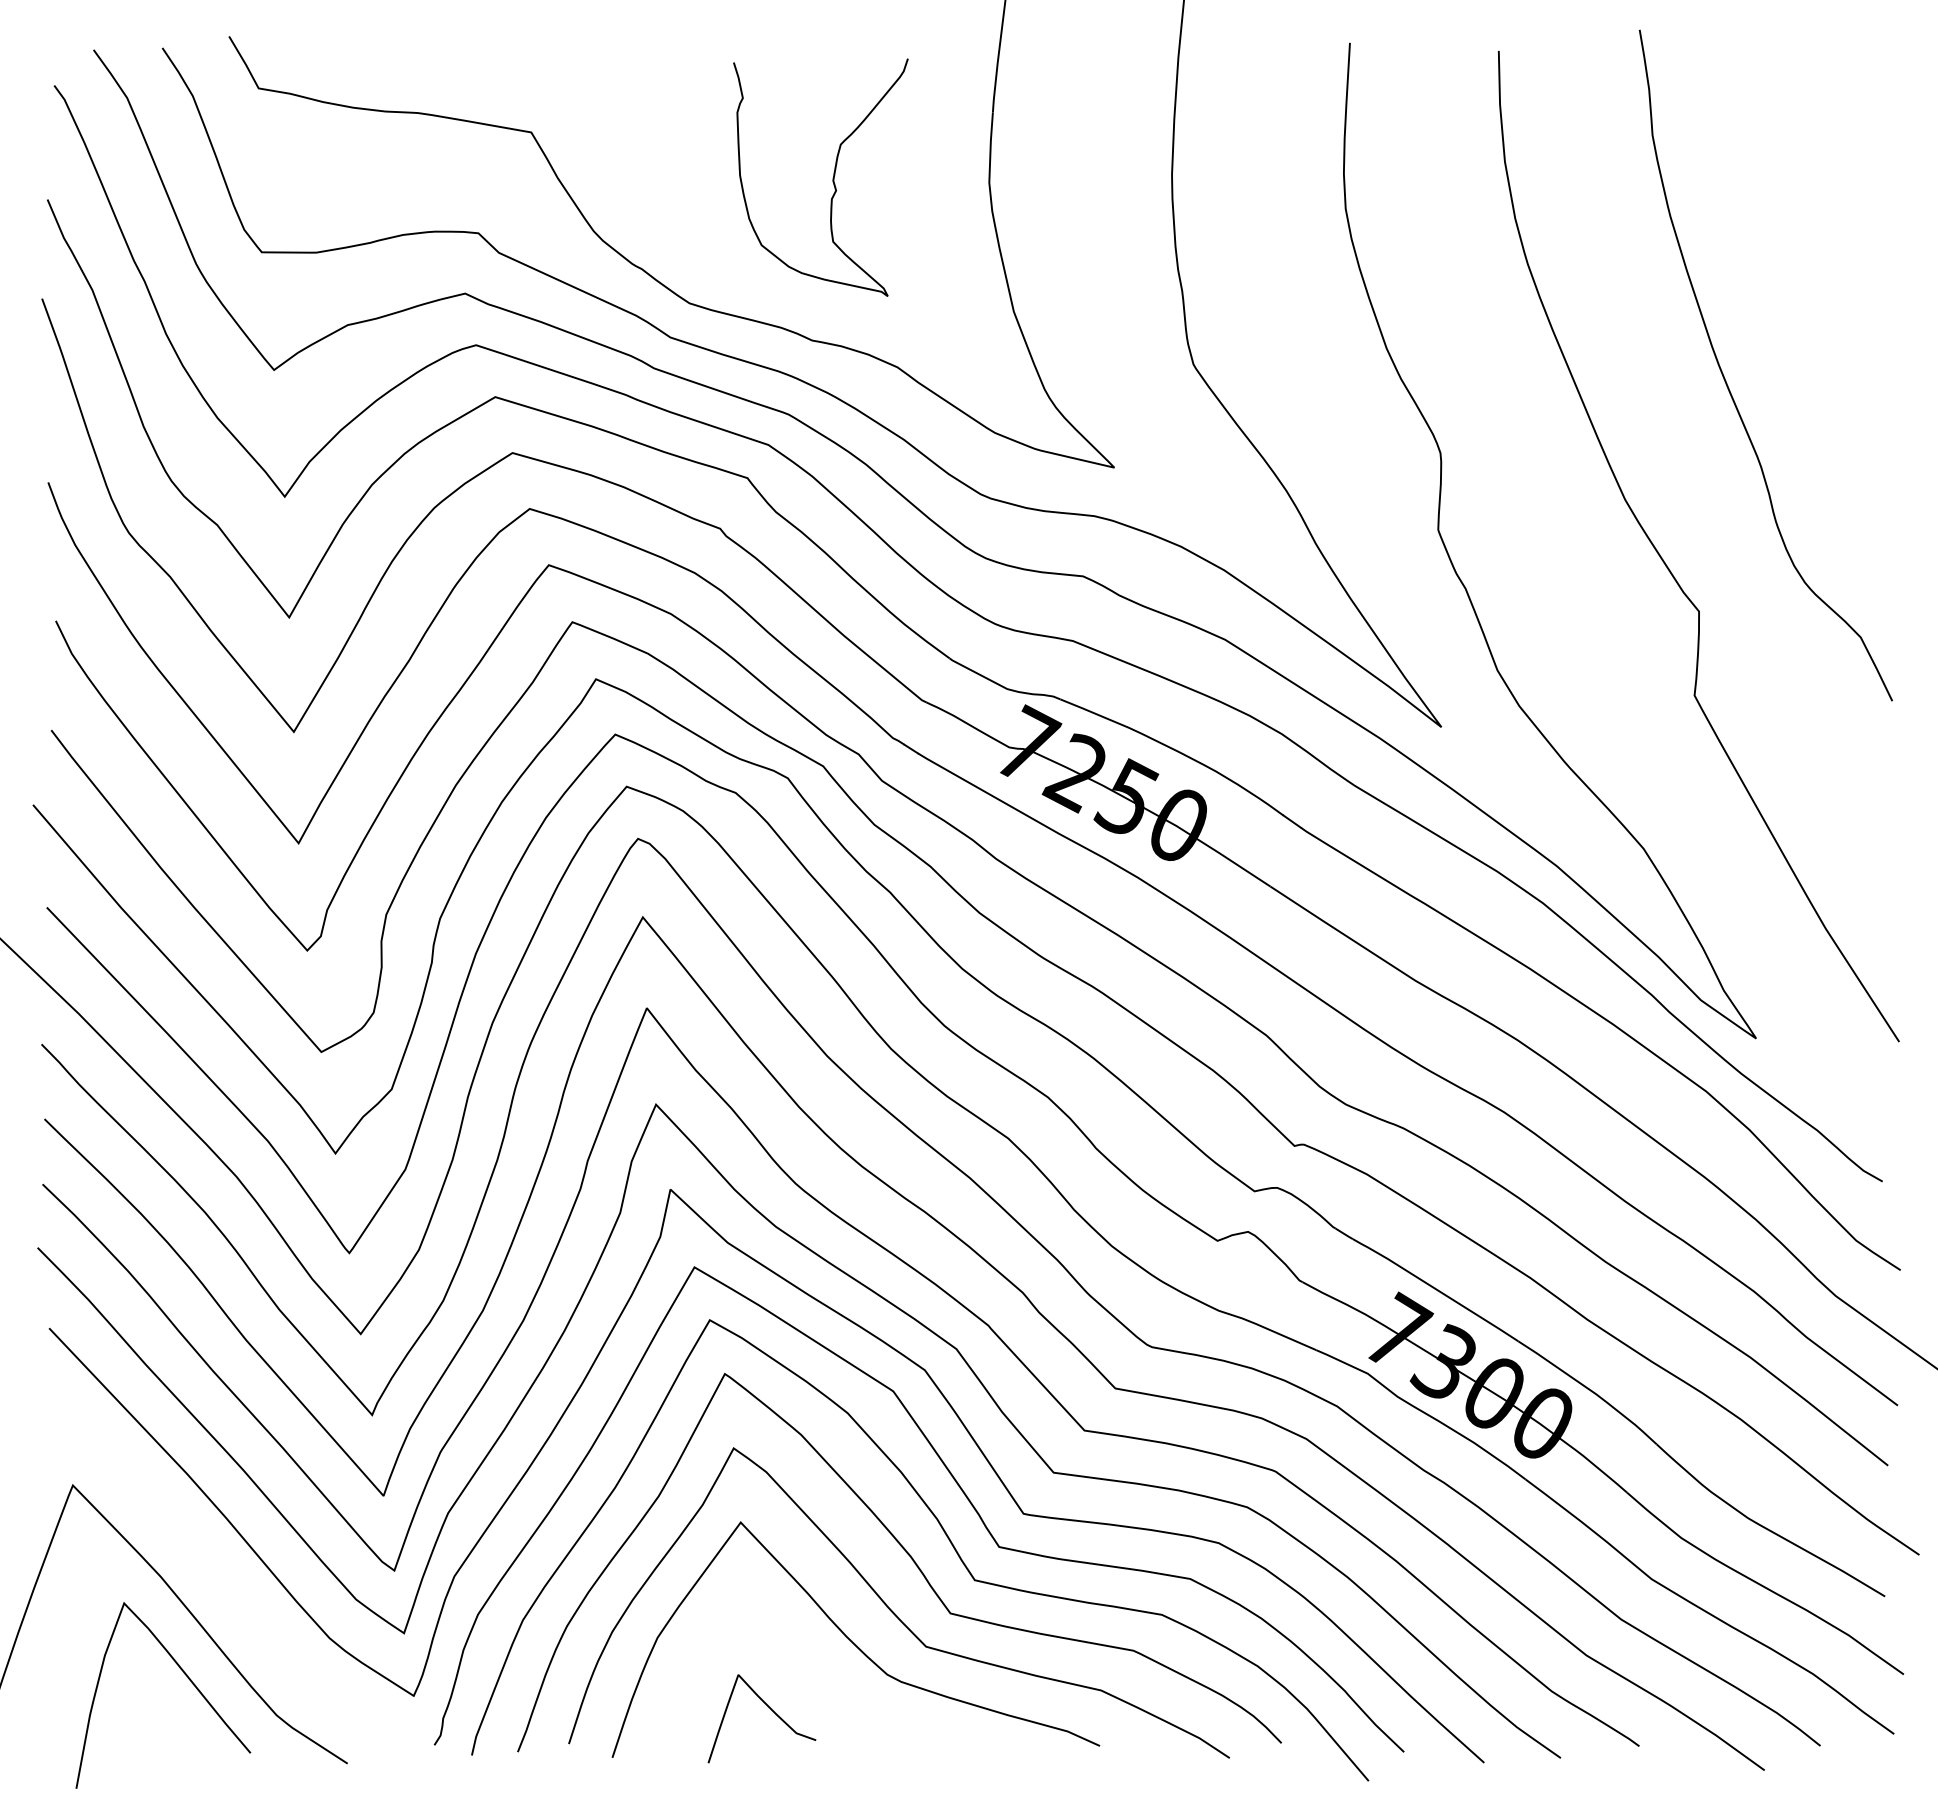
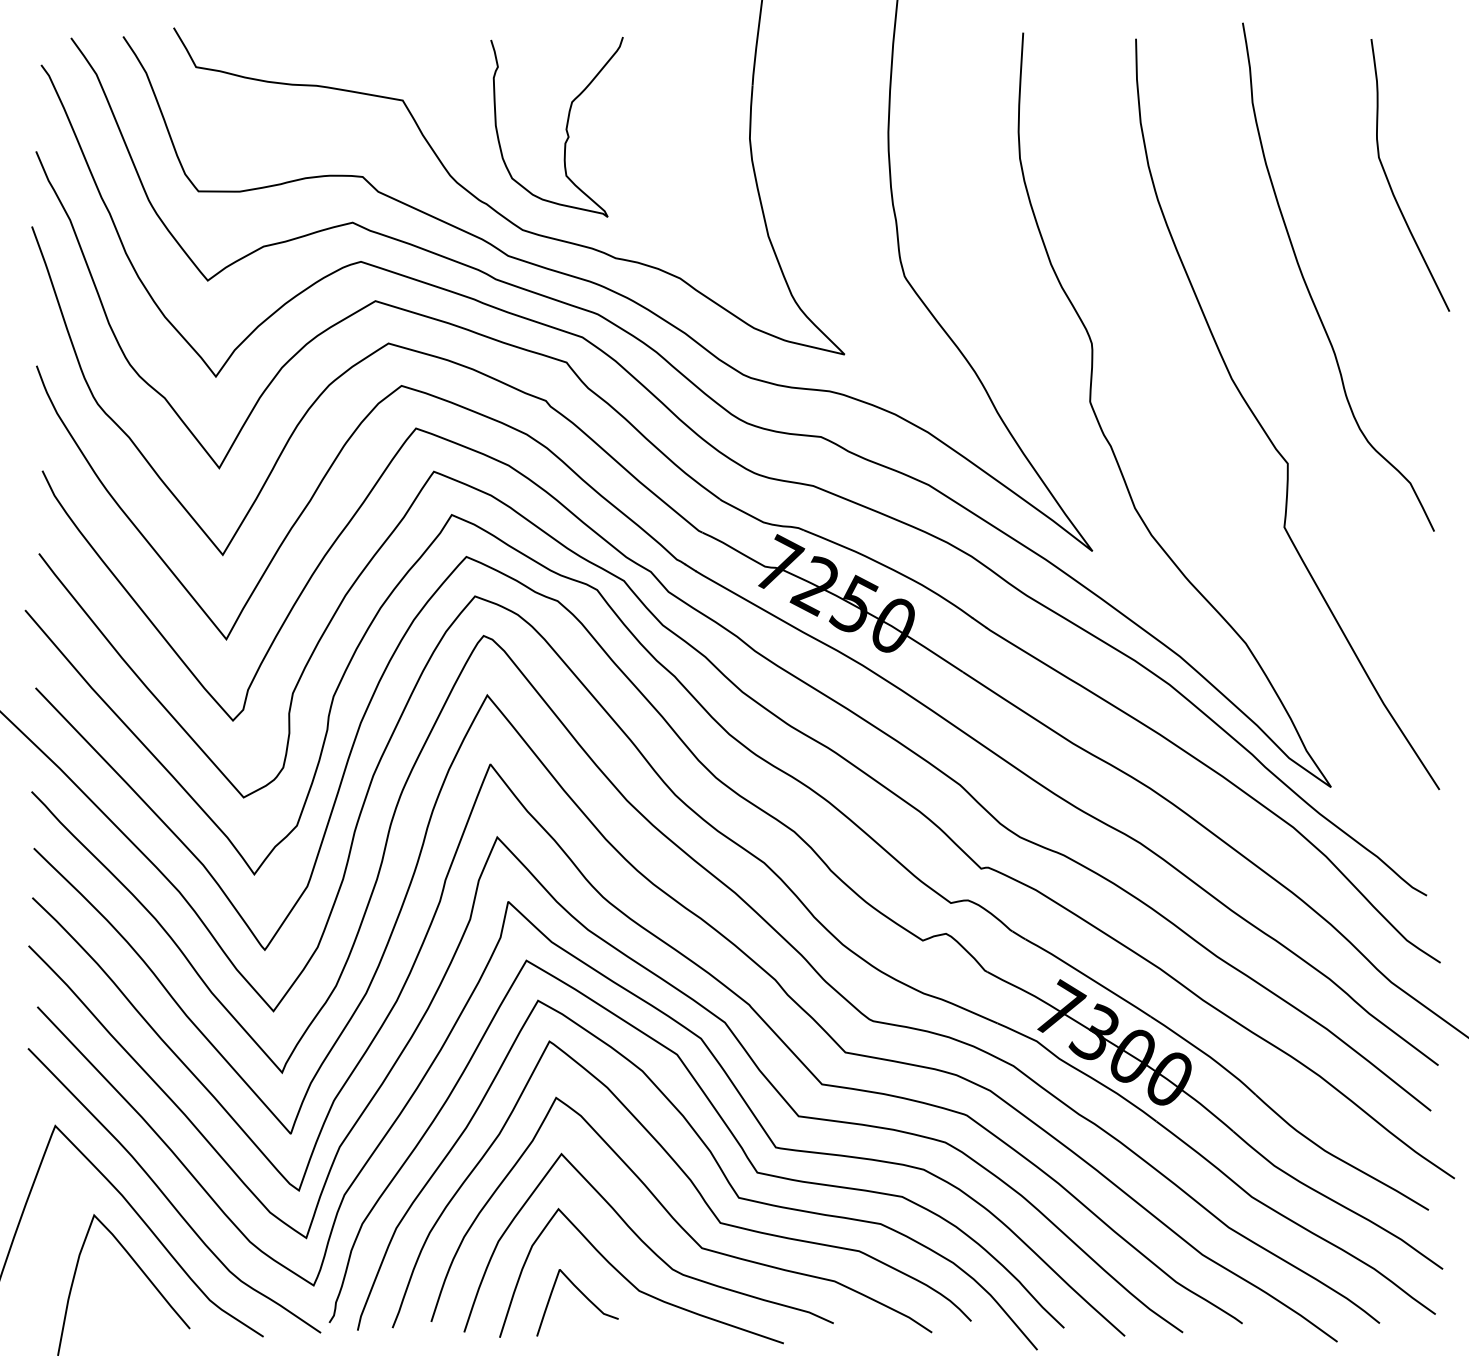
curve: (832, 178) -> (565, 127), moved
curve: (1834, 243) -> (1390, 184), added
curve: (220, 1579) -> (167, 1197), added
curve: (835, 1694) -> (633, 1284), added

